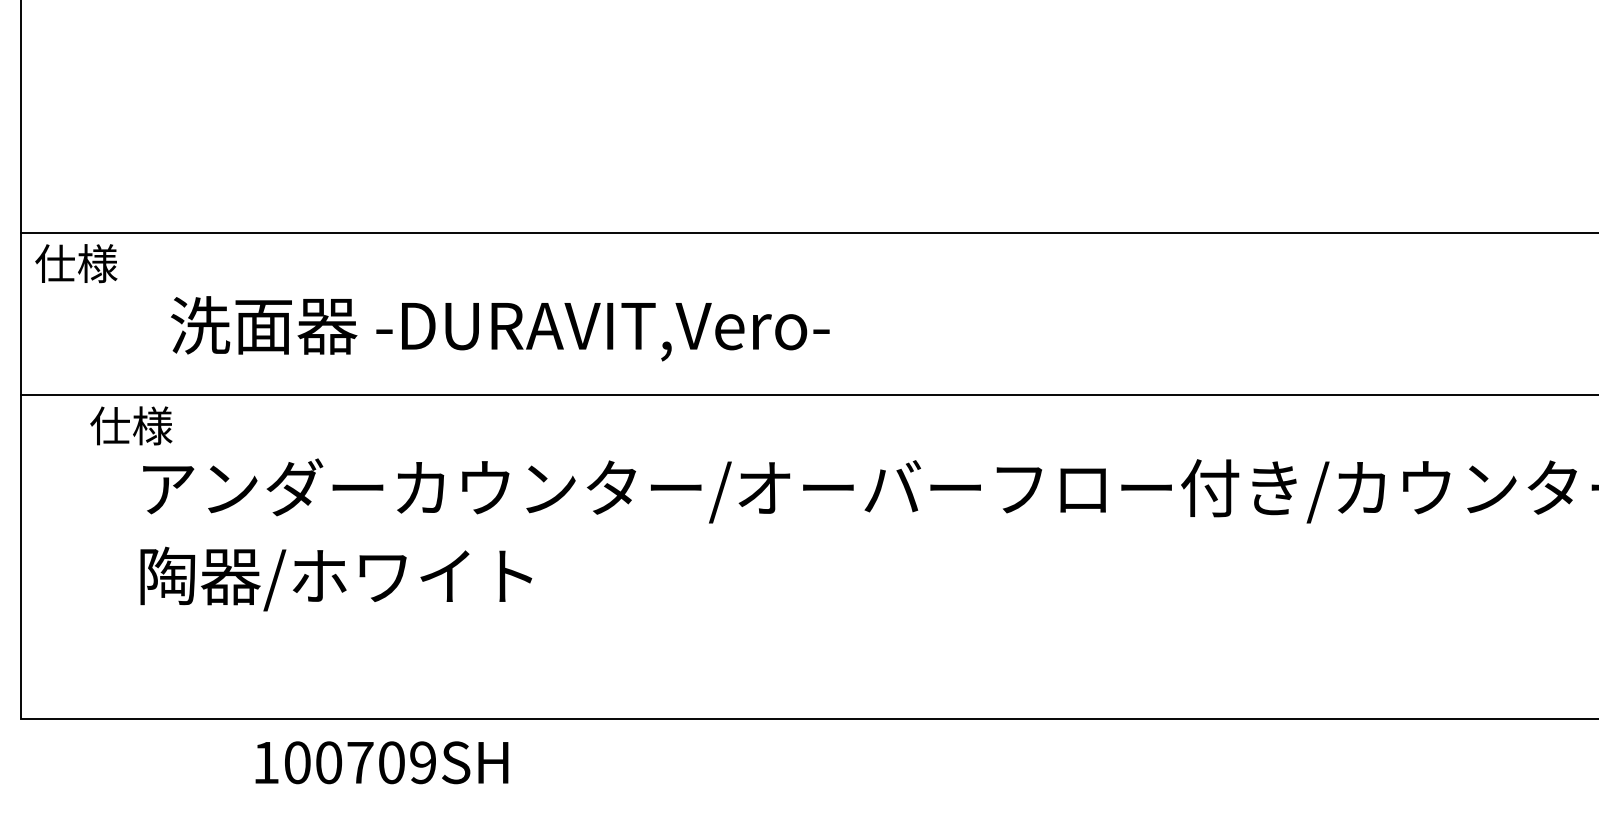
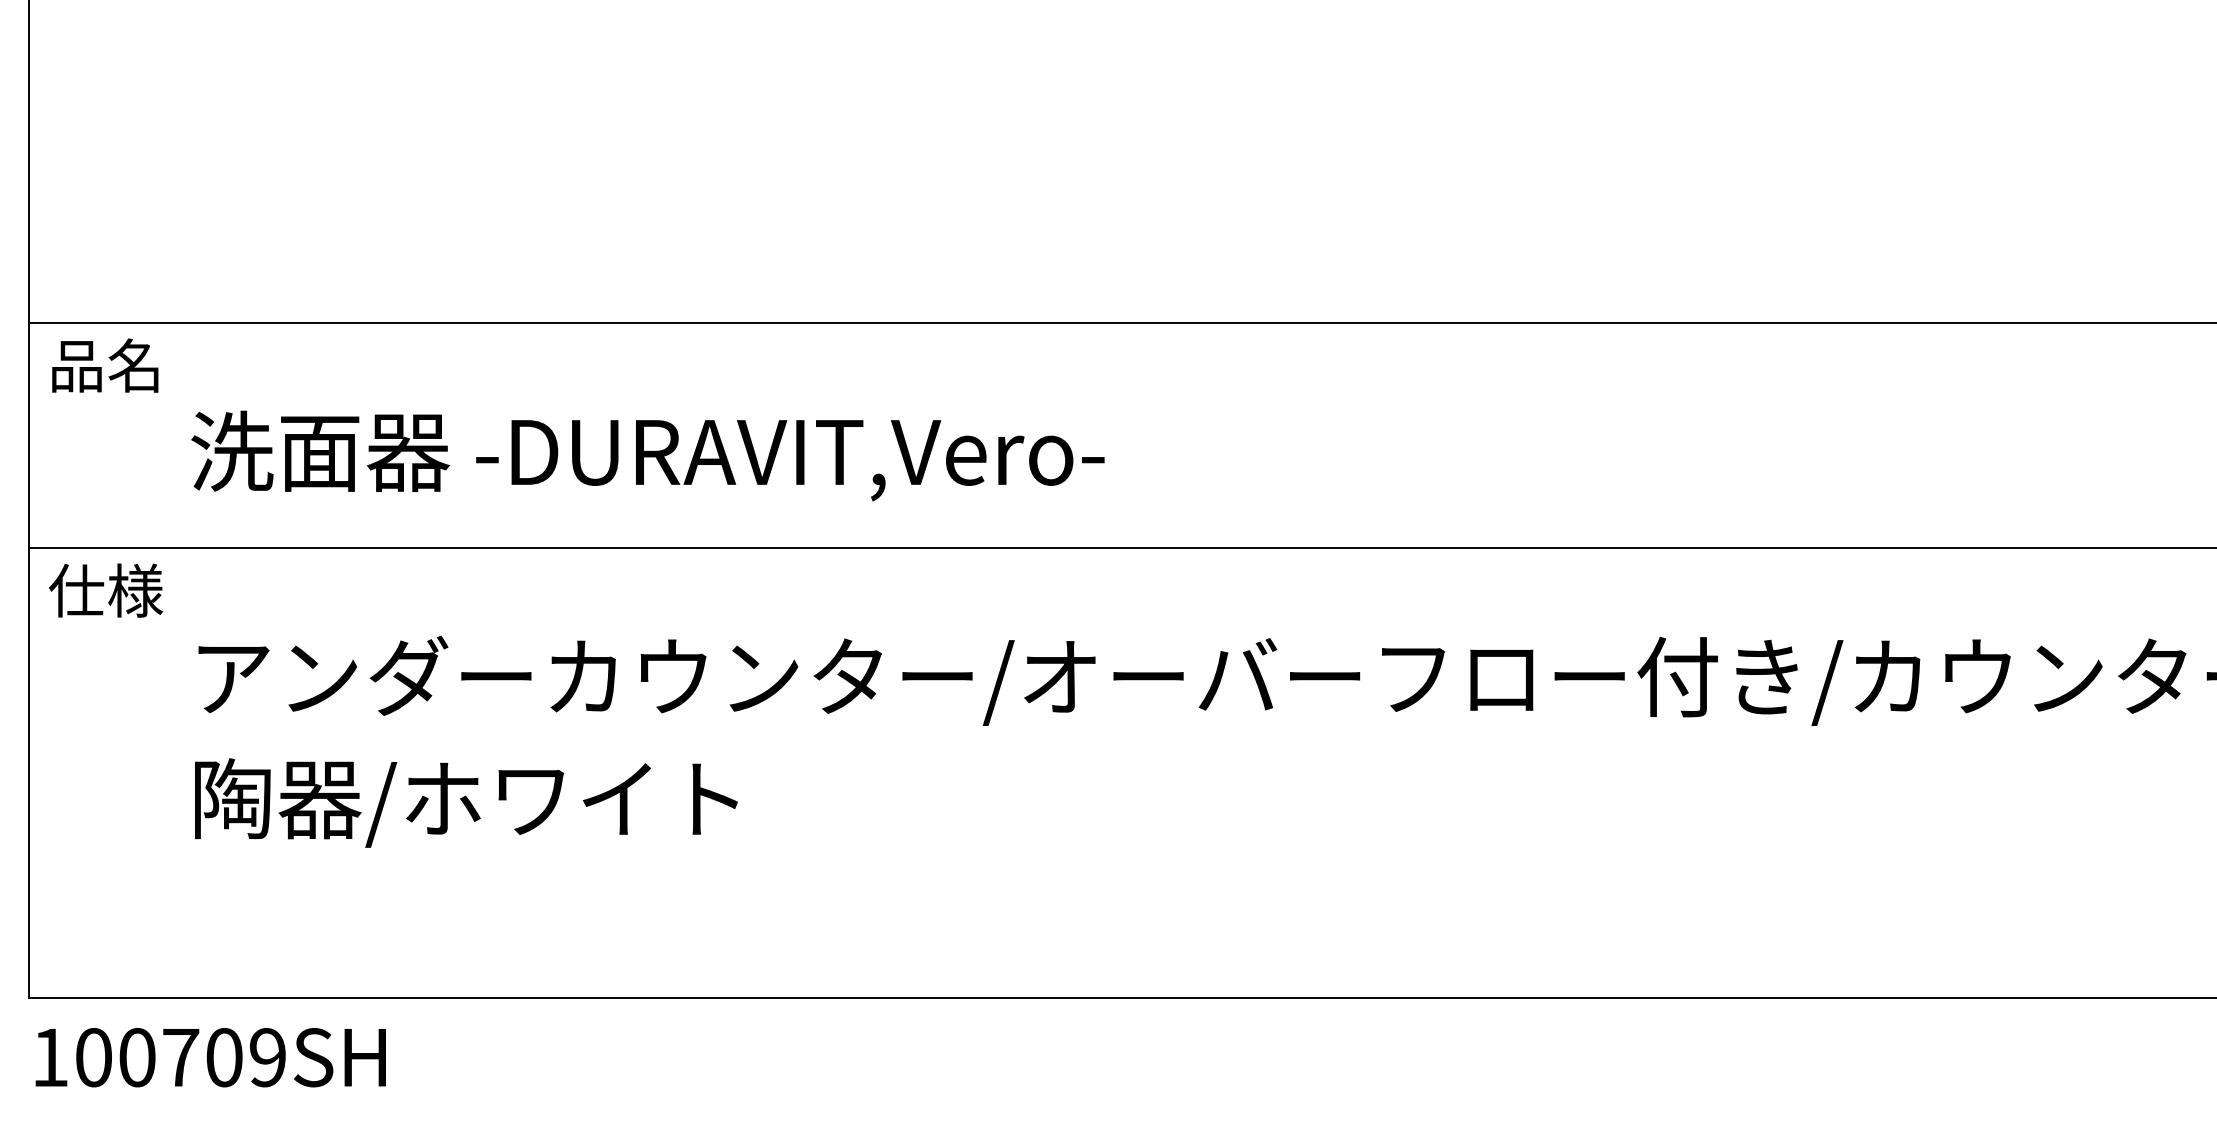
text: (76, 263) -> (106, 365), 仕様 -> 品名
text: (500, 328) -> (648, 455), moved
text: (131, 425) -> (106, 590), moved
text: (381, 762) -> (210, 1057), moved

